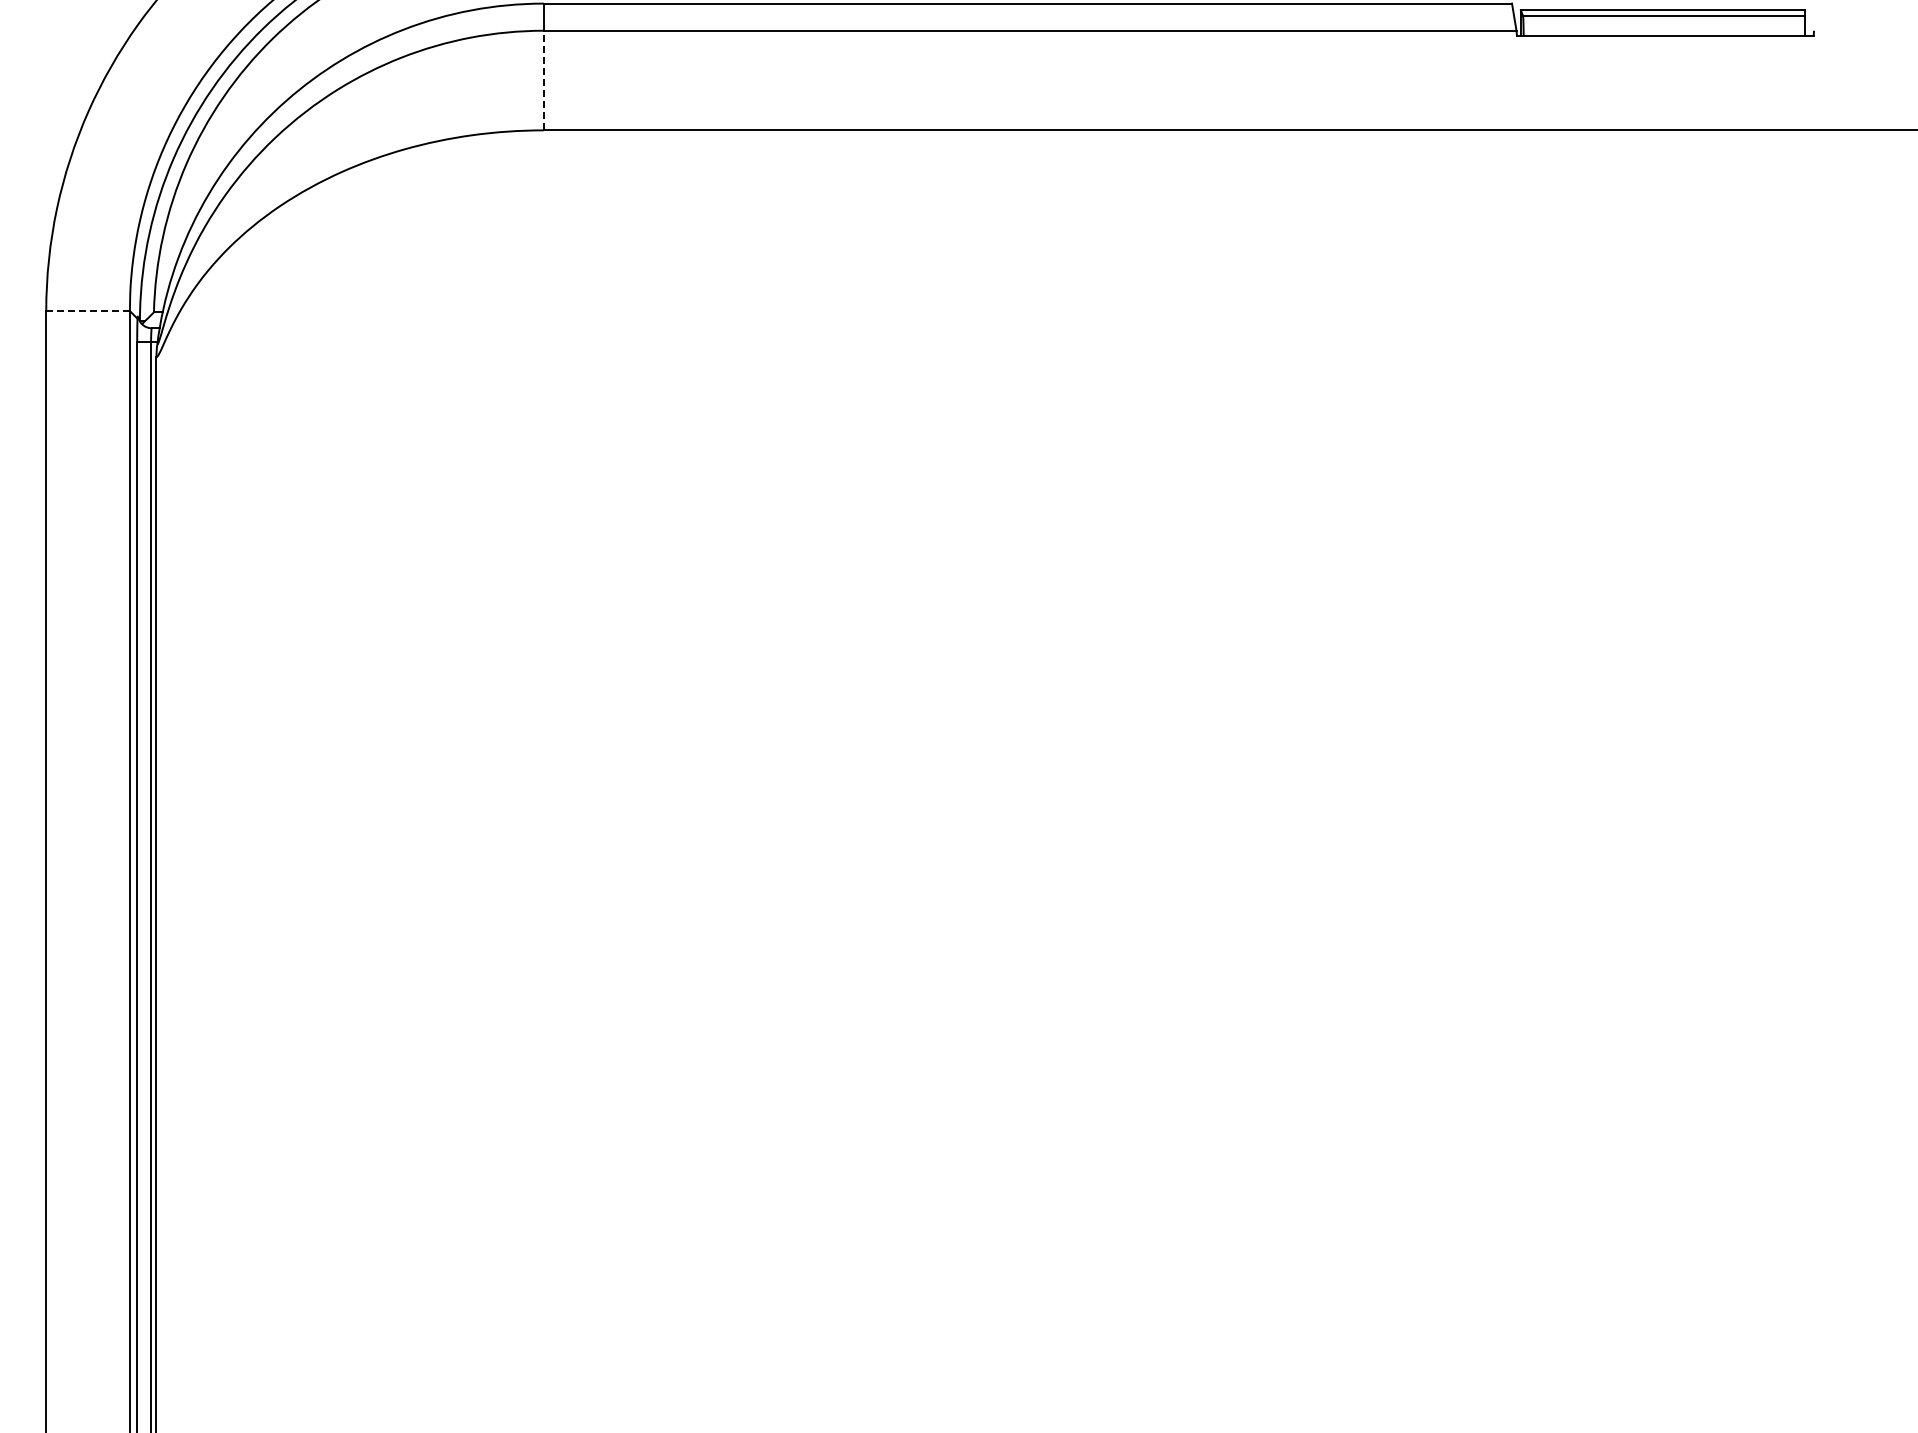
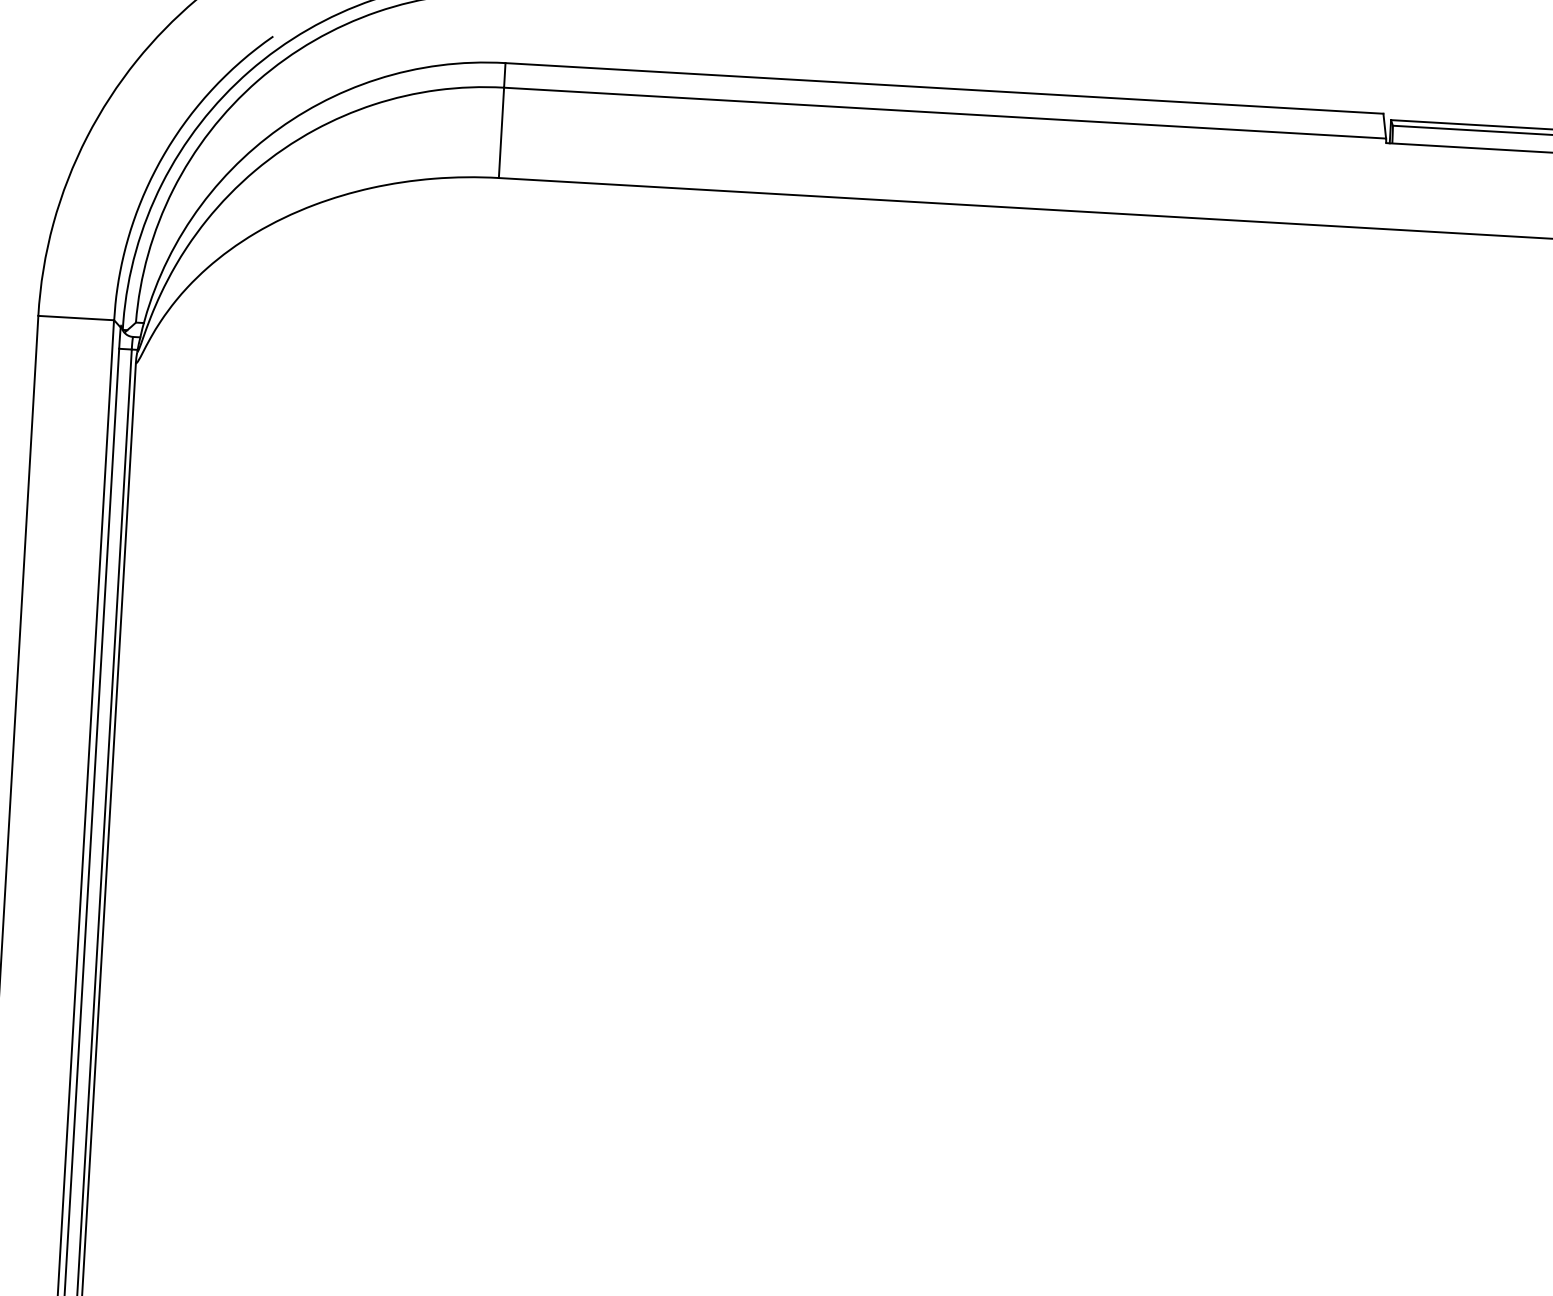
line: (543, 80) -> (501, 132), dashed -> solid
line: (87, 311) -> (75, 318), dashed -> solid

